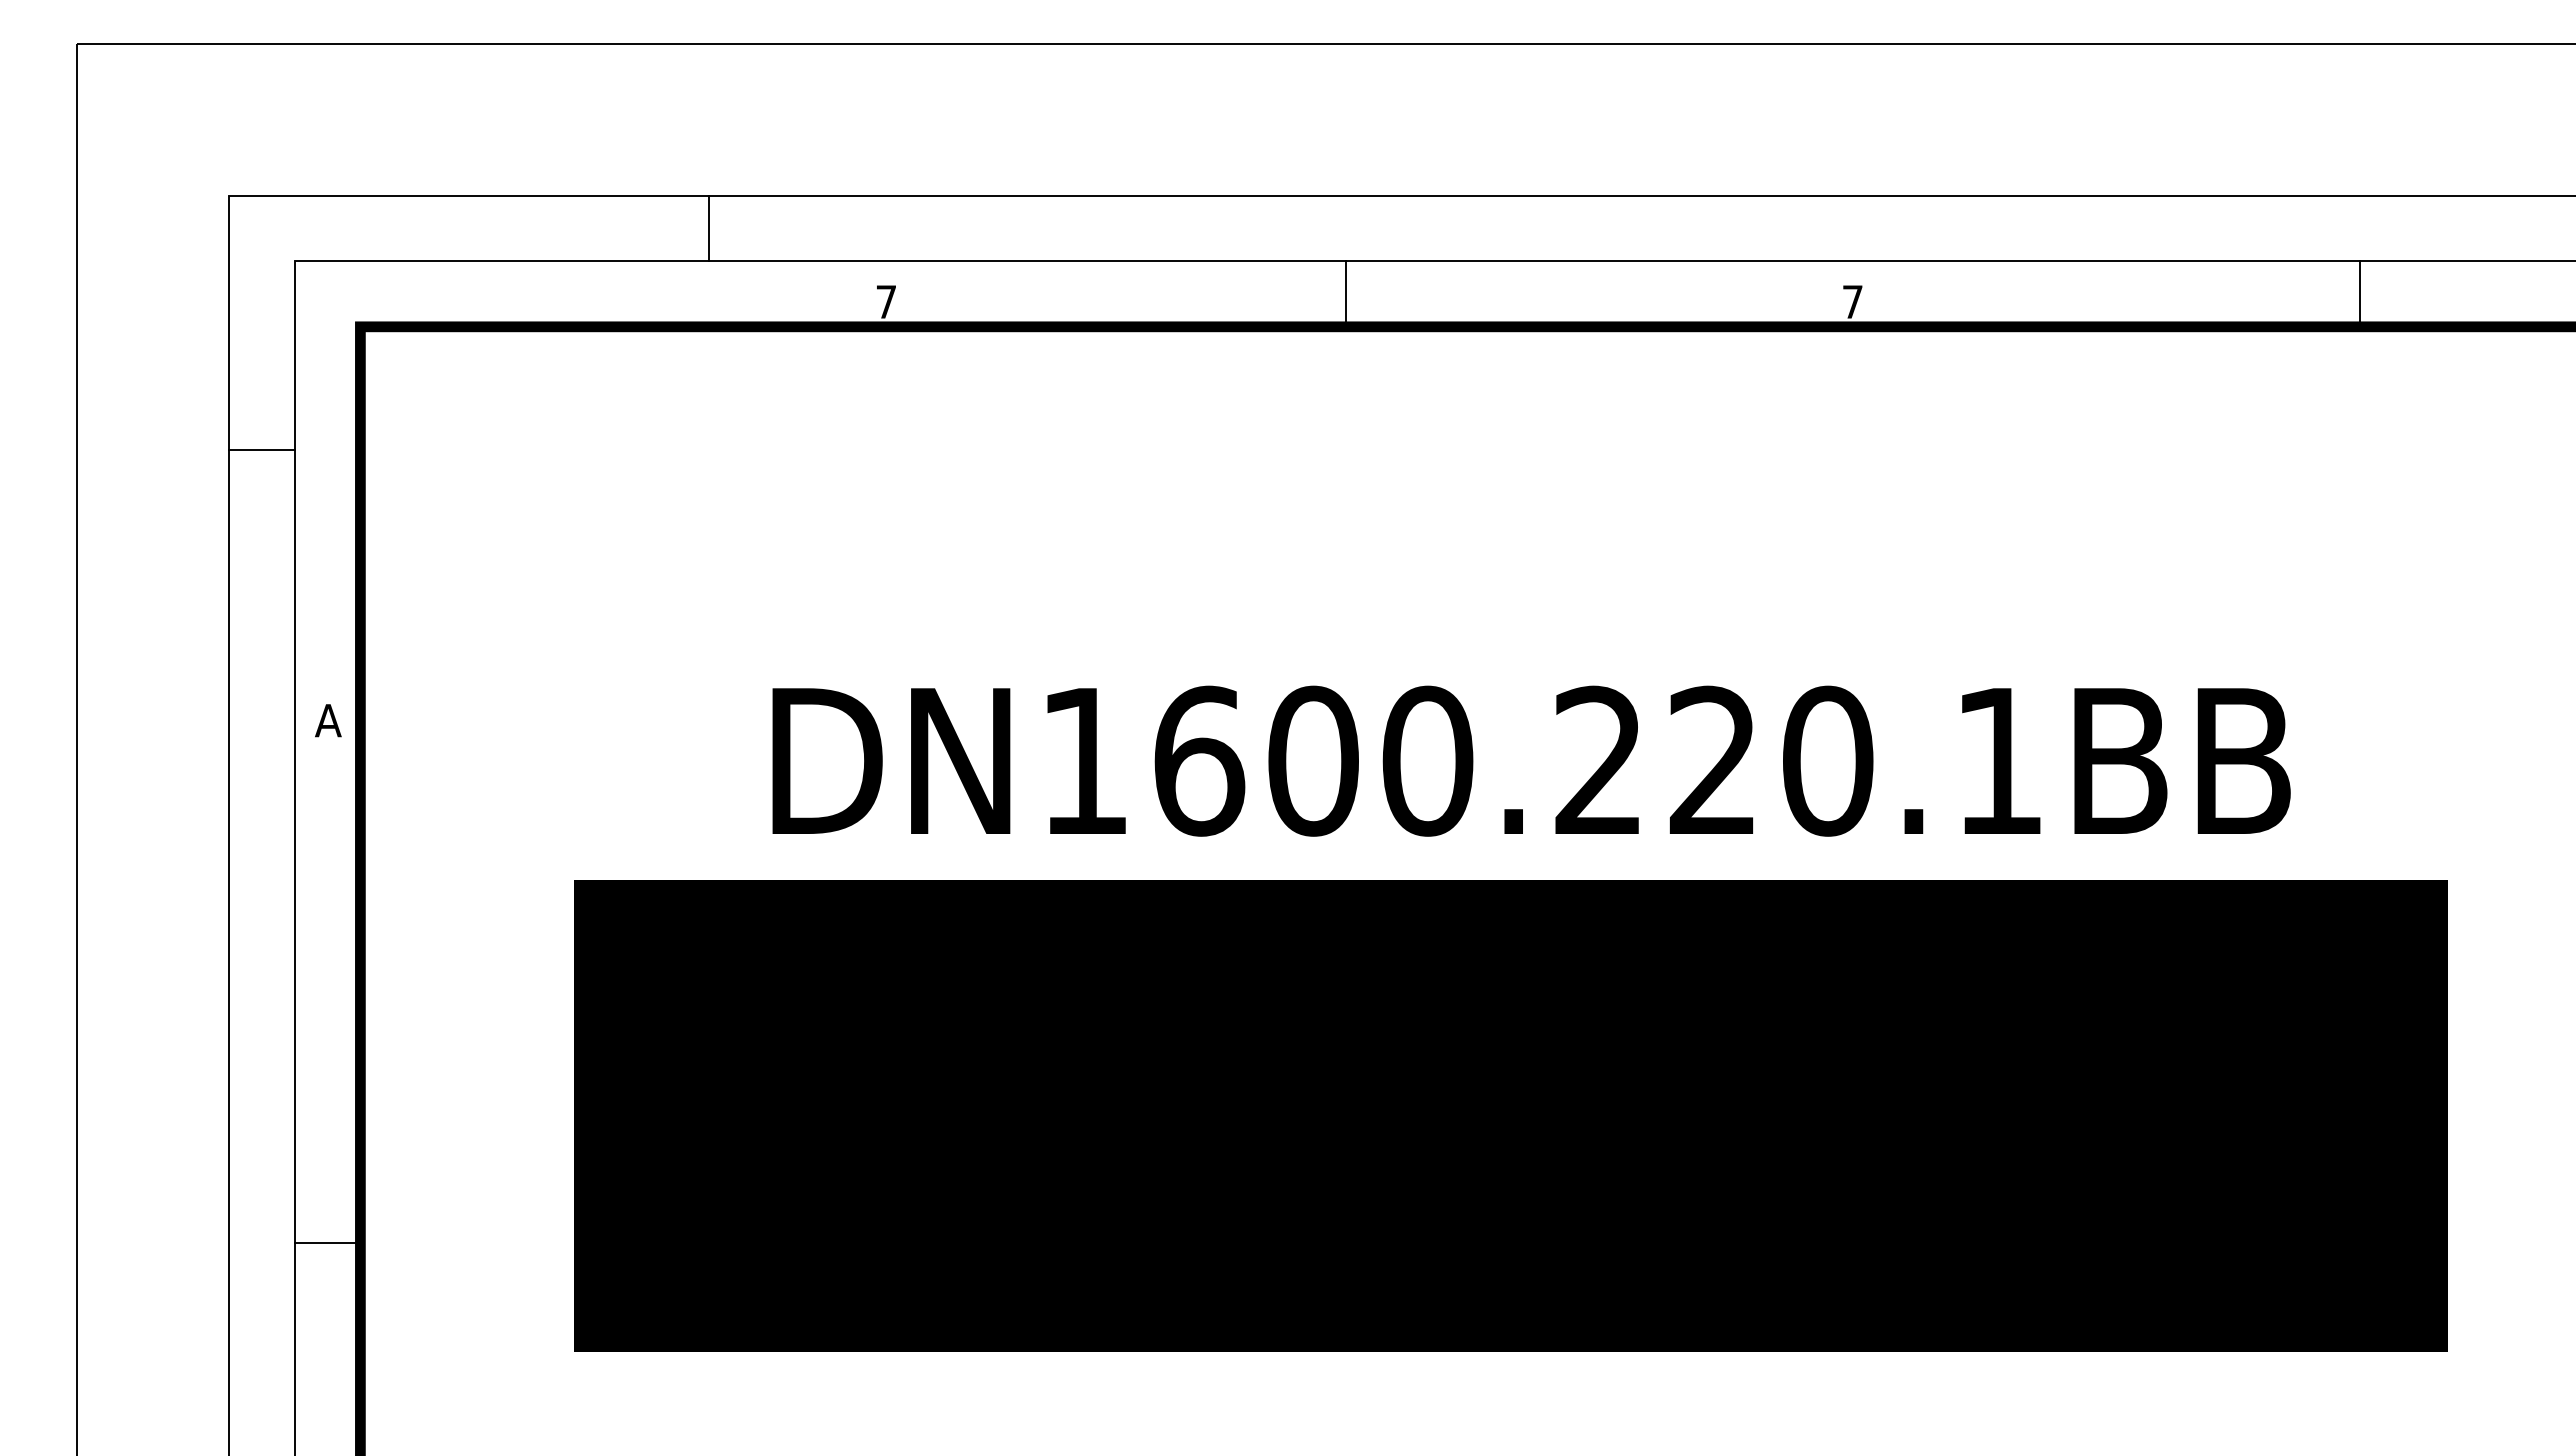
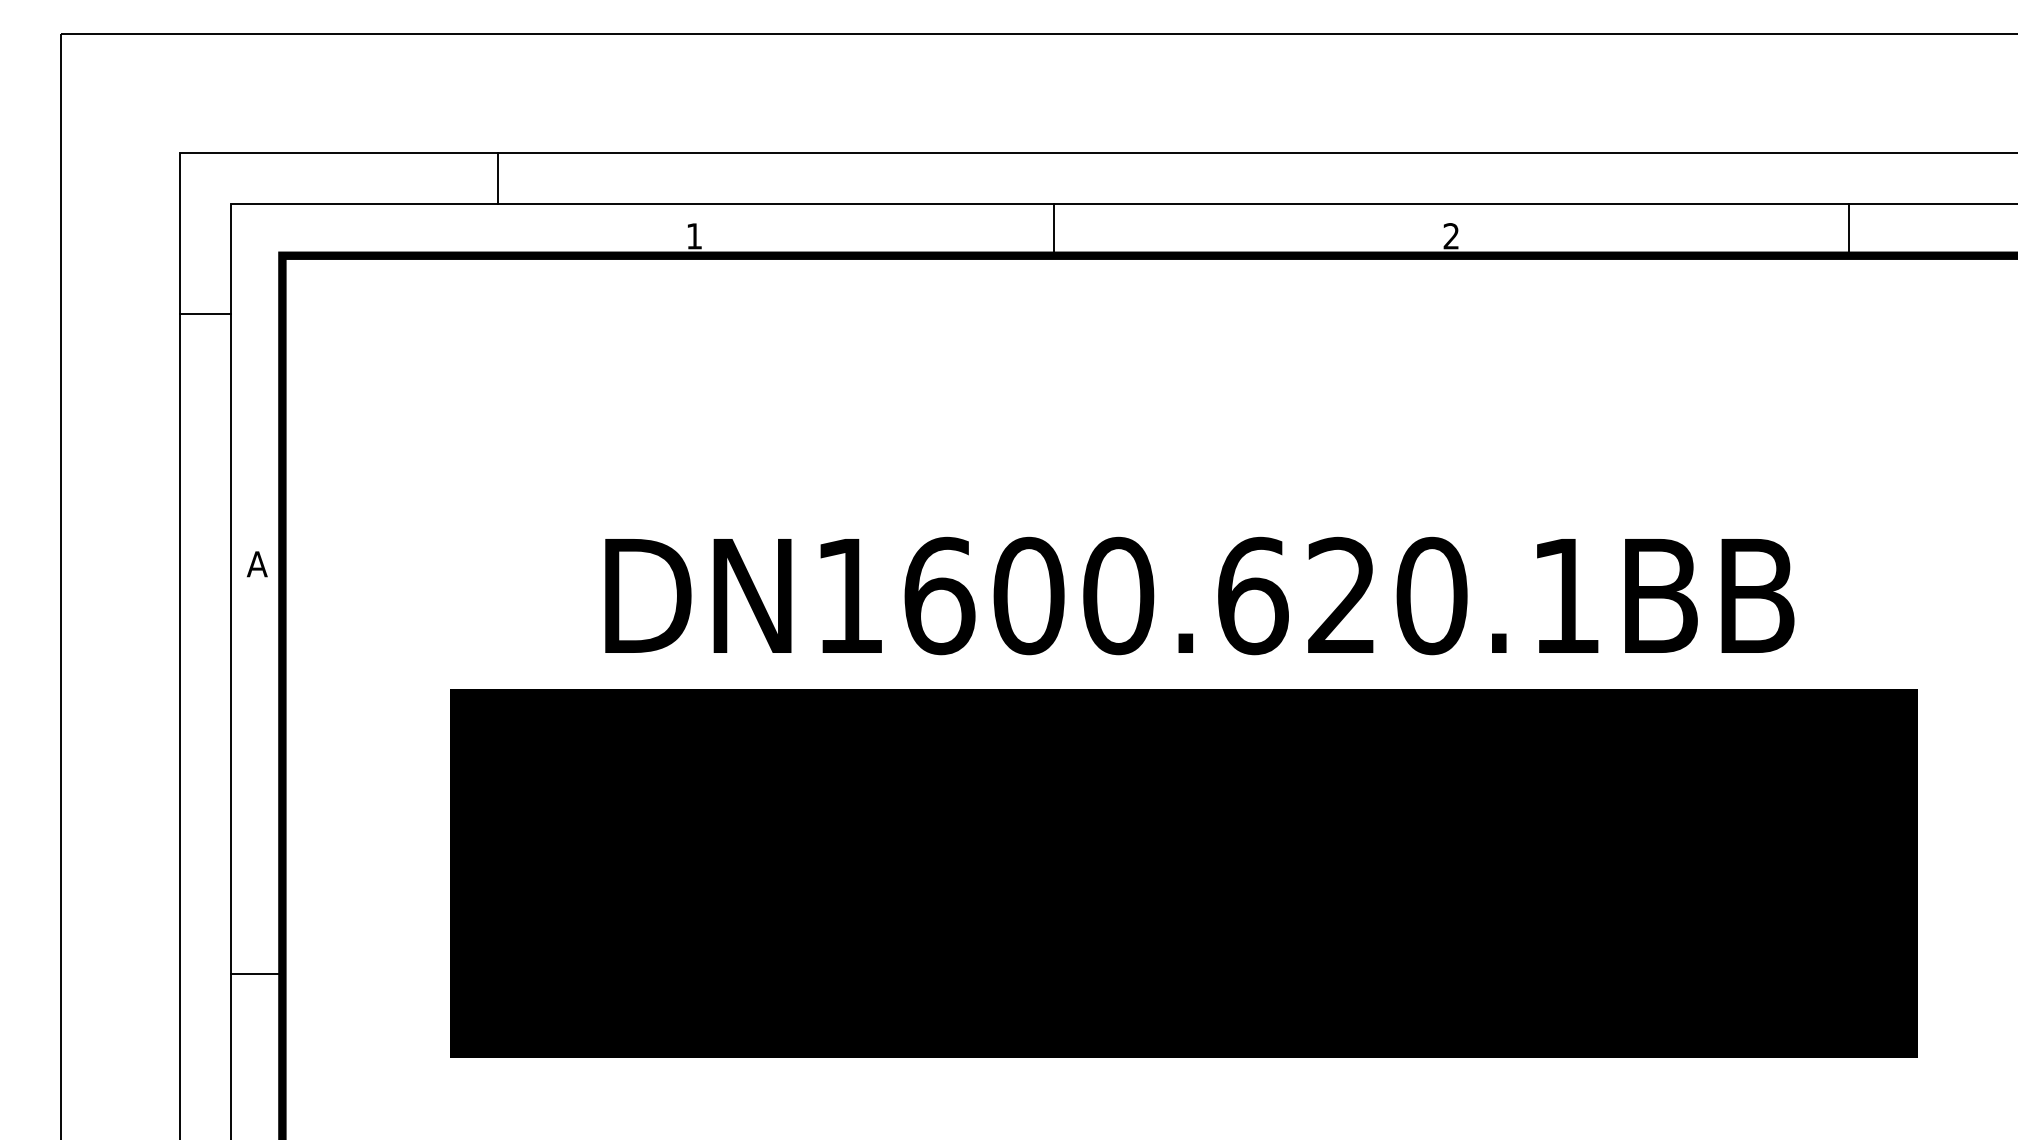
line: (709, 228) -> (497, 178), moved
text: (886, 301) -> (694, 235), 7 -> 1
text: (1852, 301) -> (1451, 235), 7 -> 2
line: (261, 449) -> (204, 314), moved
text: (1600, 760) -> (1253, 595), DN1600.220.1BB -> DN1600.620.1BB

